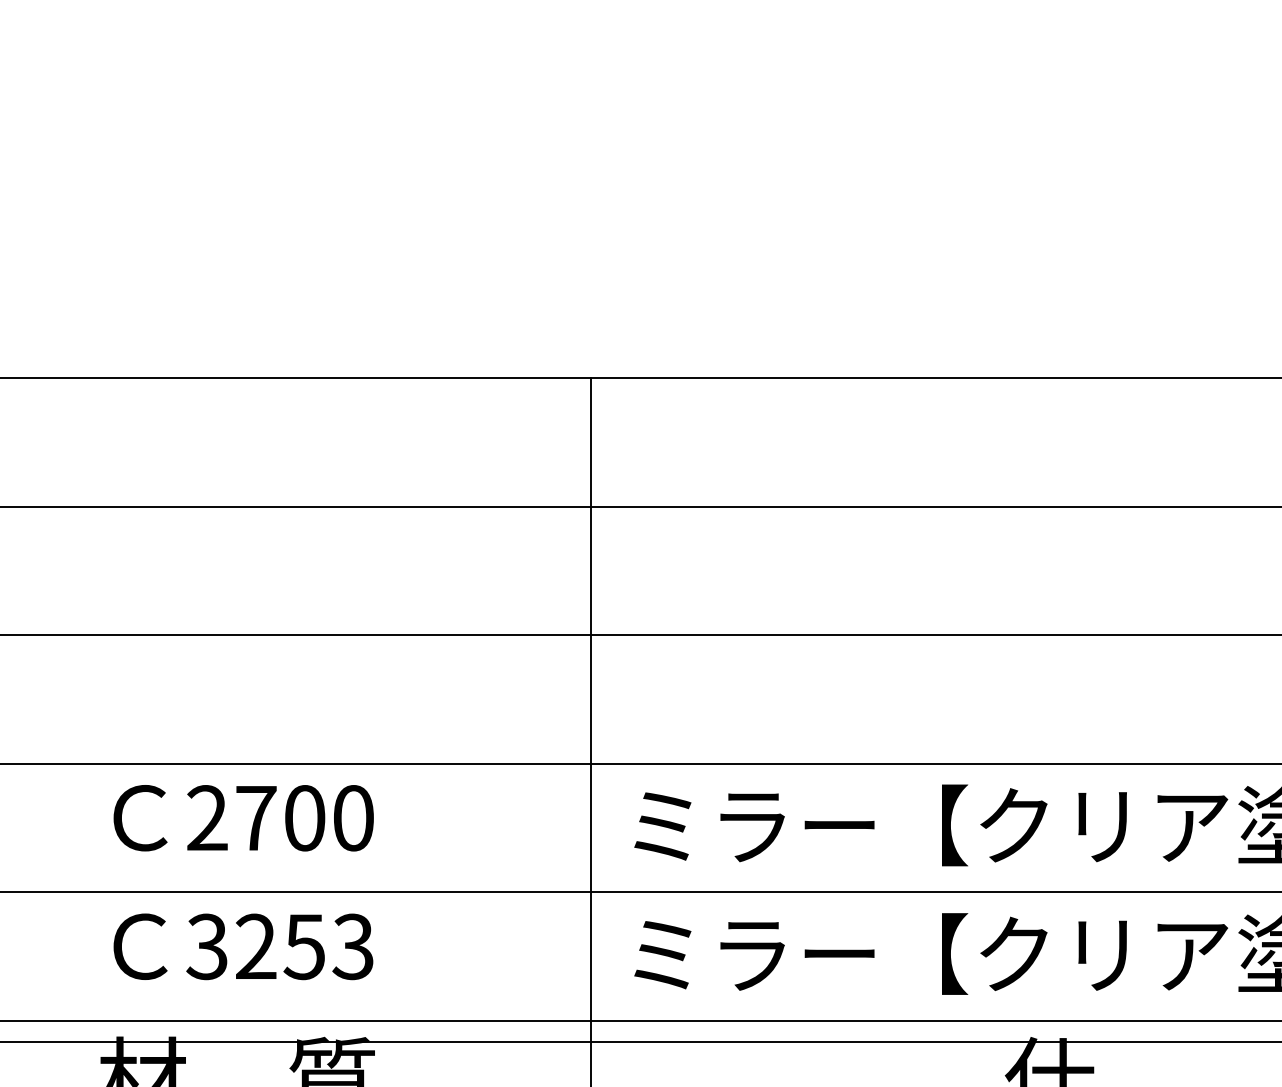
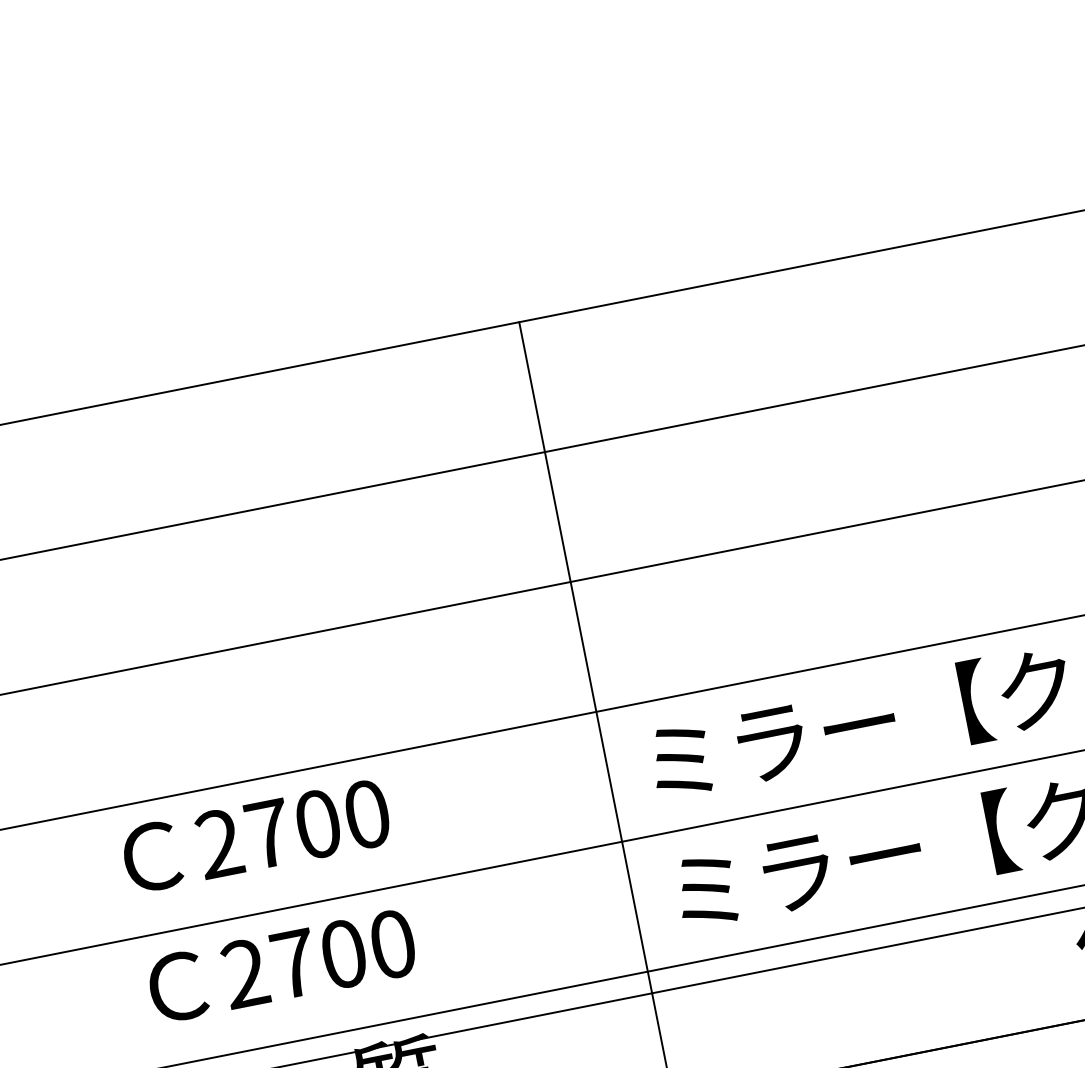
text: (279, 946) -> (318, 958), 3253 -> 2700

